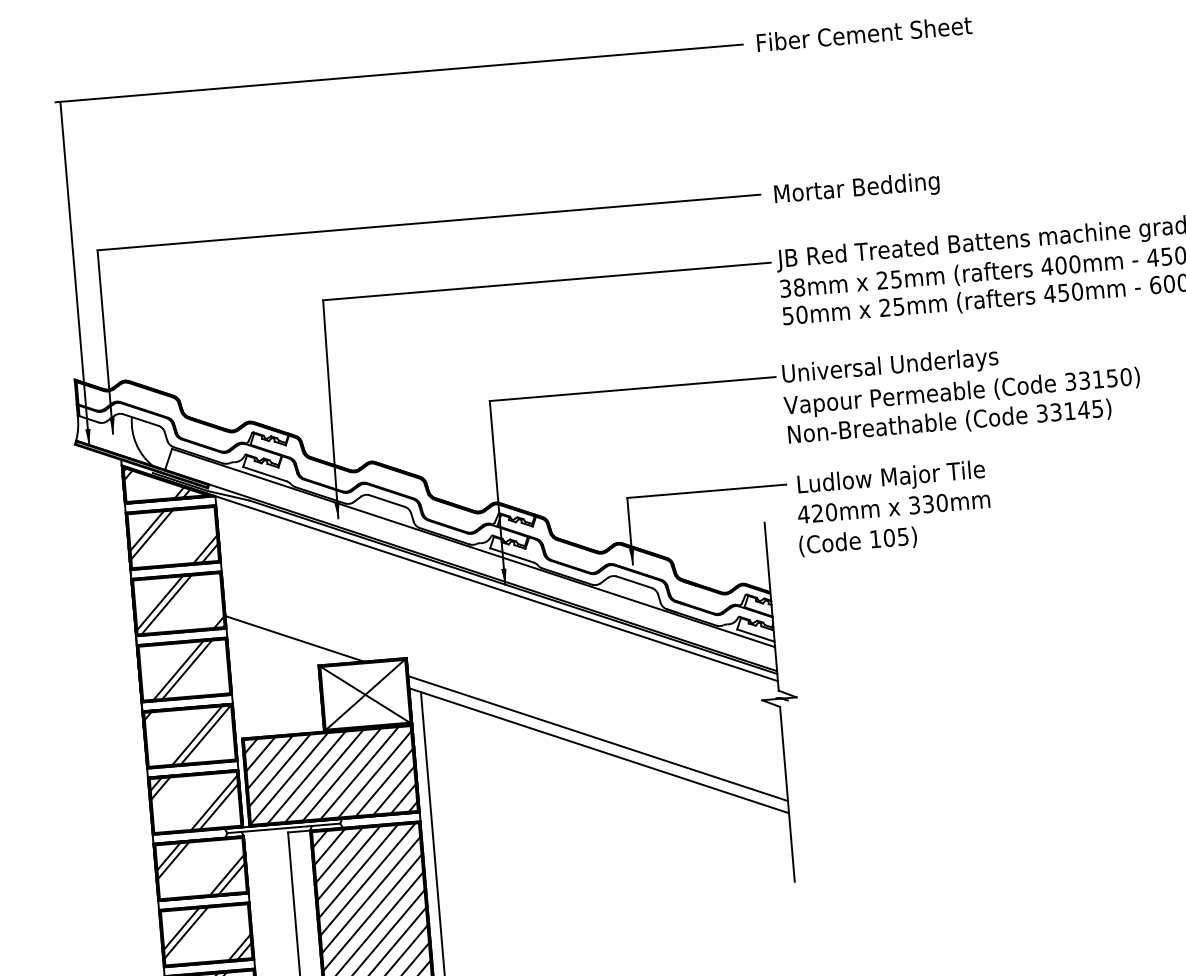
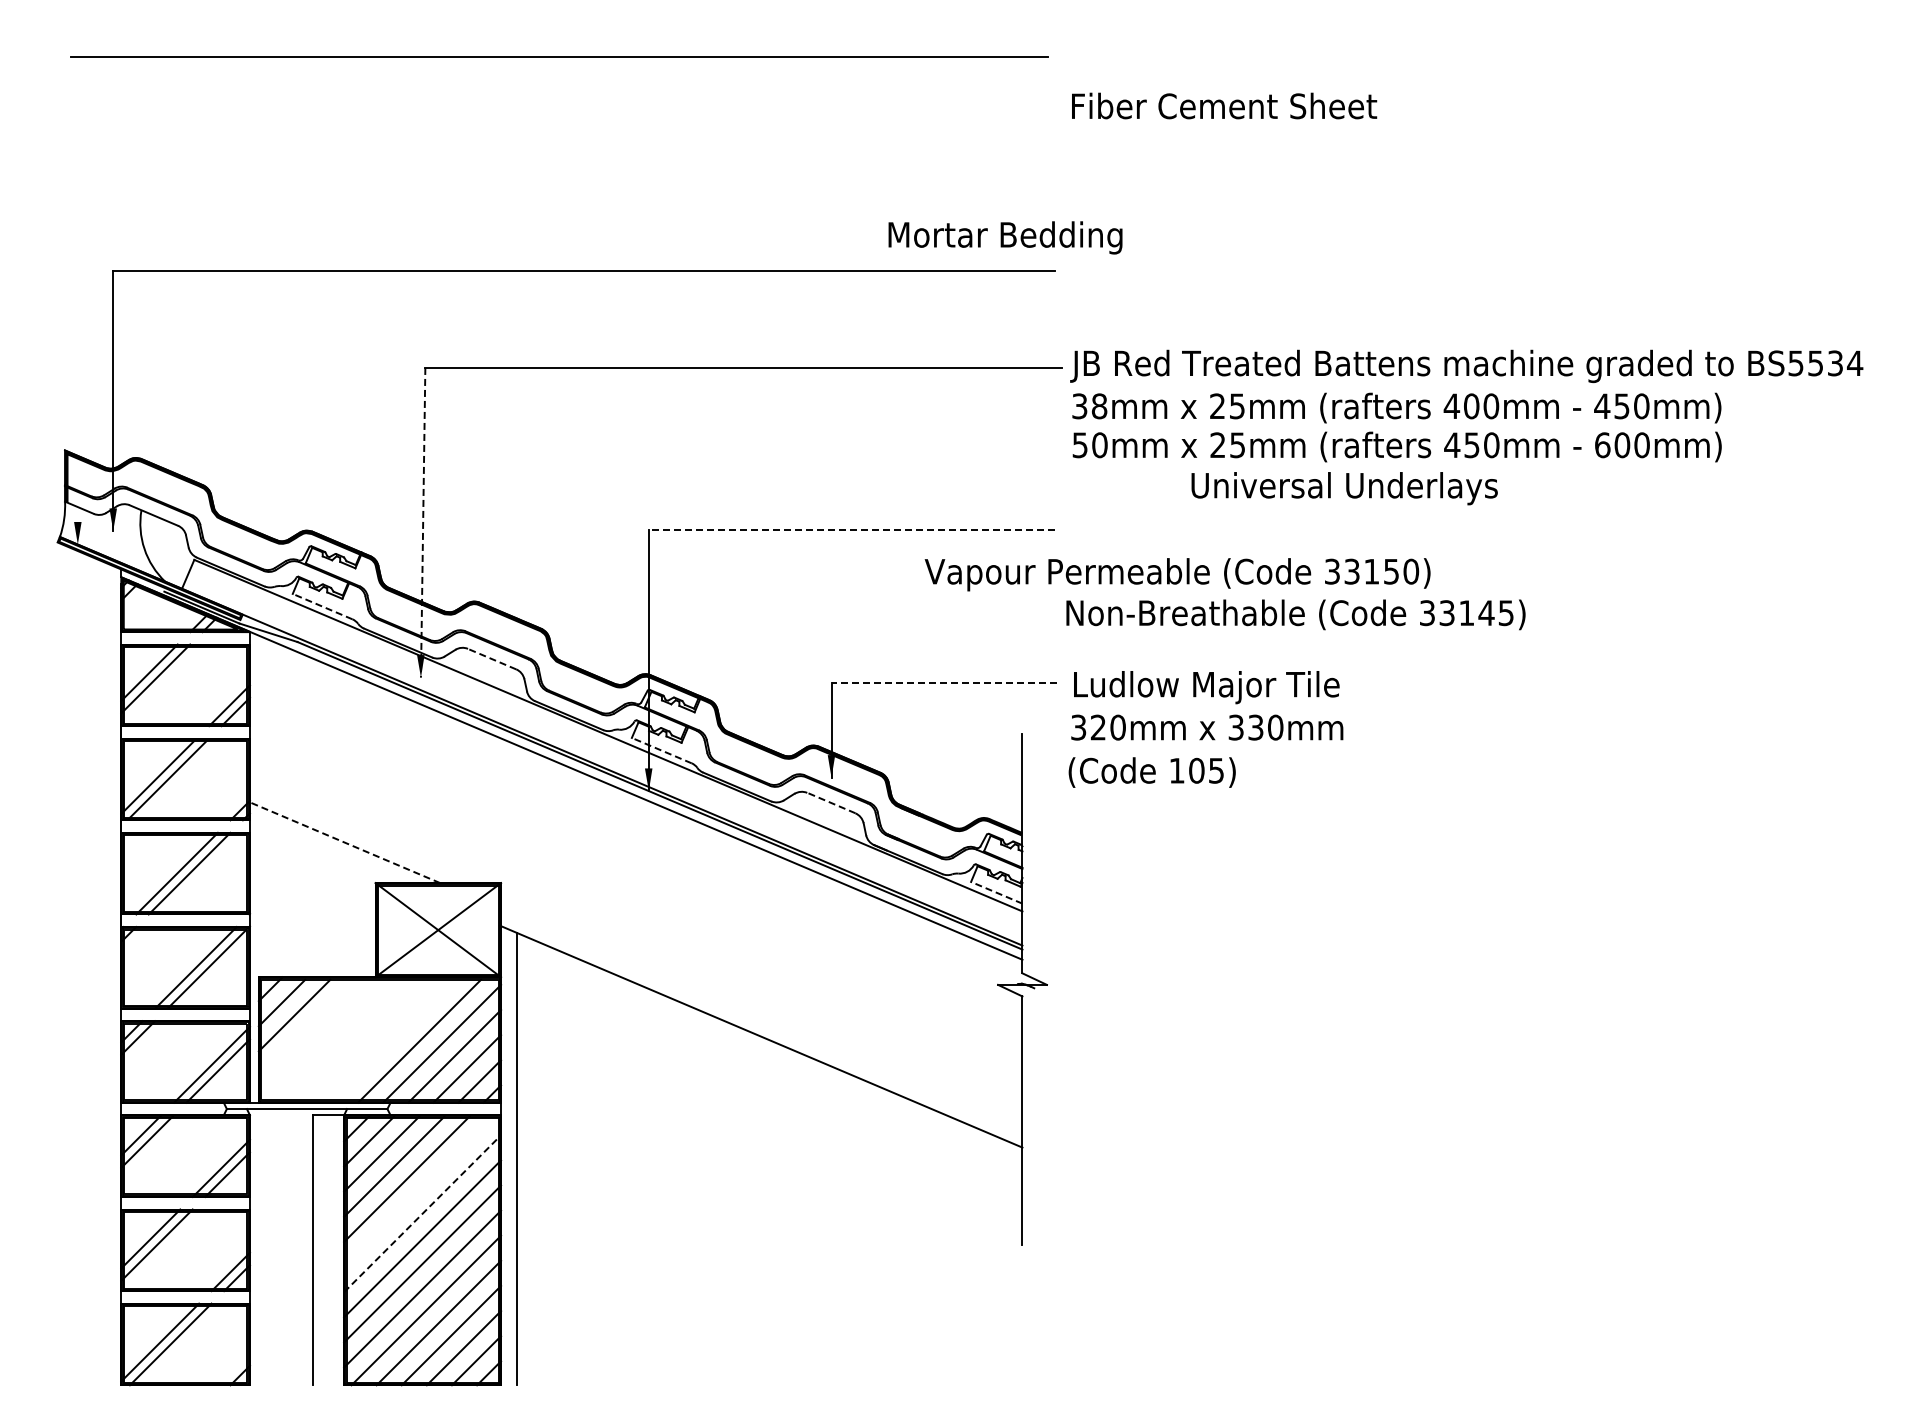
text: (864, 33) -> (1224, 105), moved
text: (857, 189) -> (1005, 237), moved
line: (74, 273) -> (77, 300), removed
text: (890, 367) -> (1344, 488), moved
line: (632, 389) -> (851, 530), solid -> dashed
text: (961, 392) -> (1177, 574), moved
line: (330, 409) -> (423, 522), solid -> dashed
line: (264, 474) -> (322, 606), solid -> dashed
line: (706, 491) -> (944, 683), solid -> dashed
line: (386, 500) -> (491, 658), solid -> dashed
text: (803, 514) -> (1078, 727), 420mm -> 320mm
line: (511, 555) -> (661, 750), solid -> dashed
line: (633, 581) -> (830, 802), solid -> dashed
line: (755, 635) -> (996, 892), solid -> dashed
line: (294, 638) -> (344, 842), solid -> dashed
line: (597, 738) -> (760, 1019), removed
line: (278, 771) -> (306, 1027), removed
line: (340, 775) -> (393, 1040), removed
line: (322, 776) -> (368, 1040), removed
line: (305, 778) -> (343, 1040), removed
line: (288, 779) -> (319, 1040), removed
line: (367, 879) -> (419, 1191), removed
line: (371, 895) -> (422, 1214), solid -> dashed

